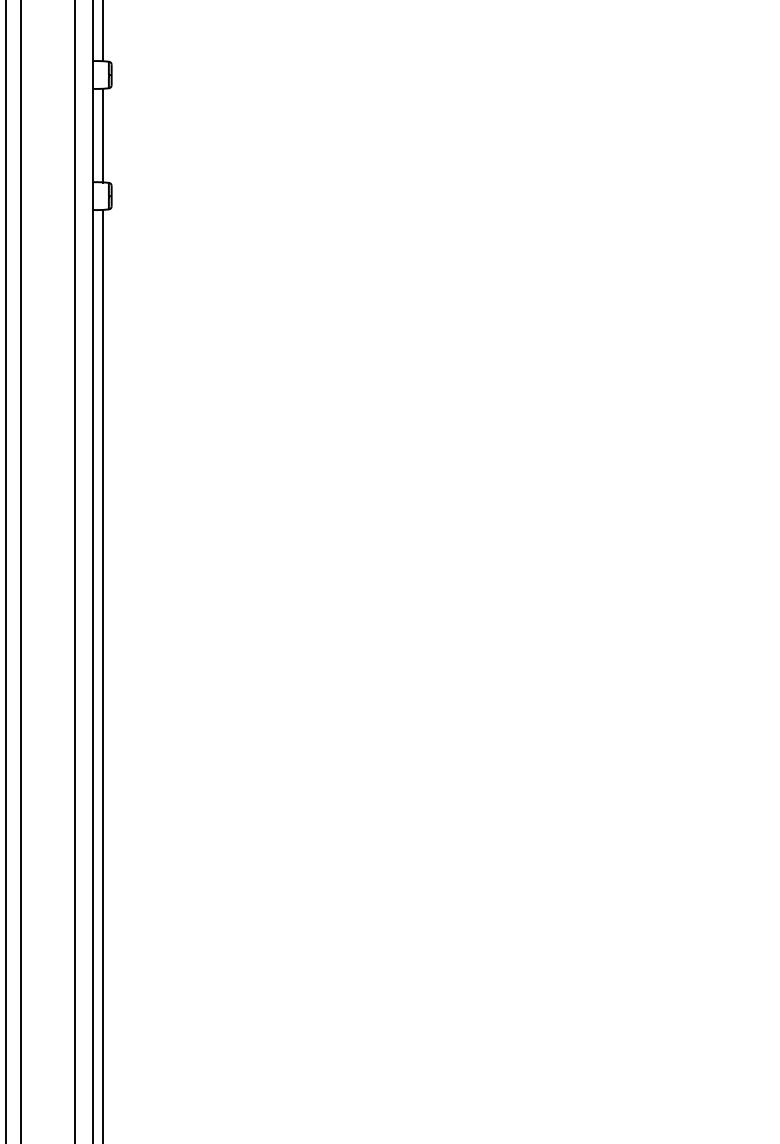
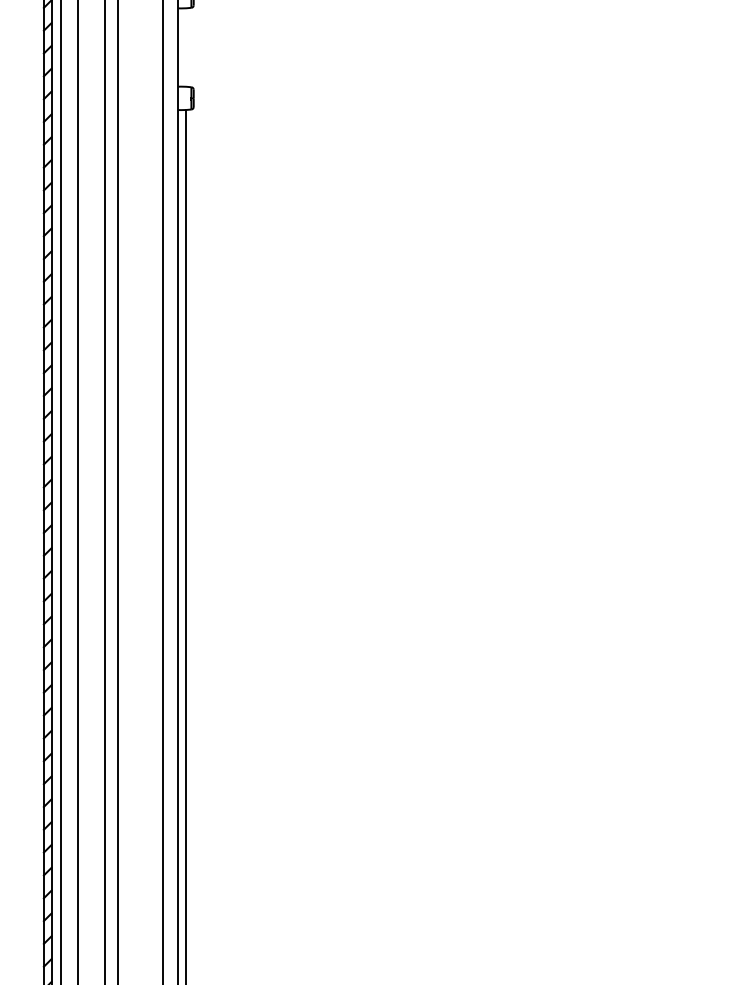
line: (103, 135) -> (186, 47), removed

